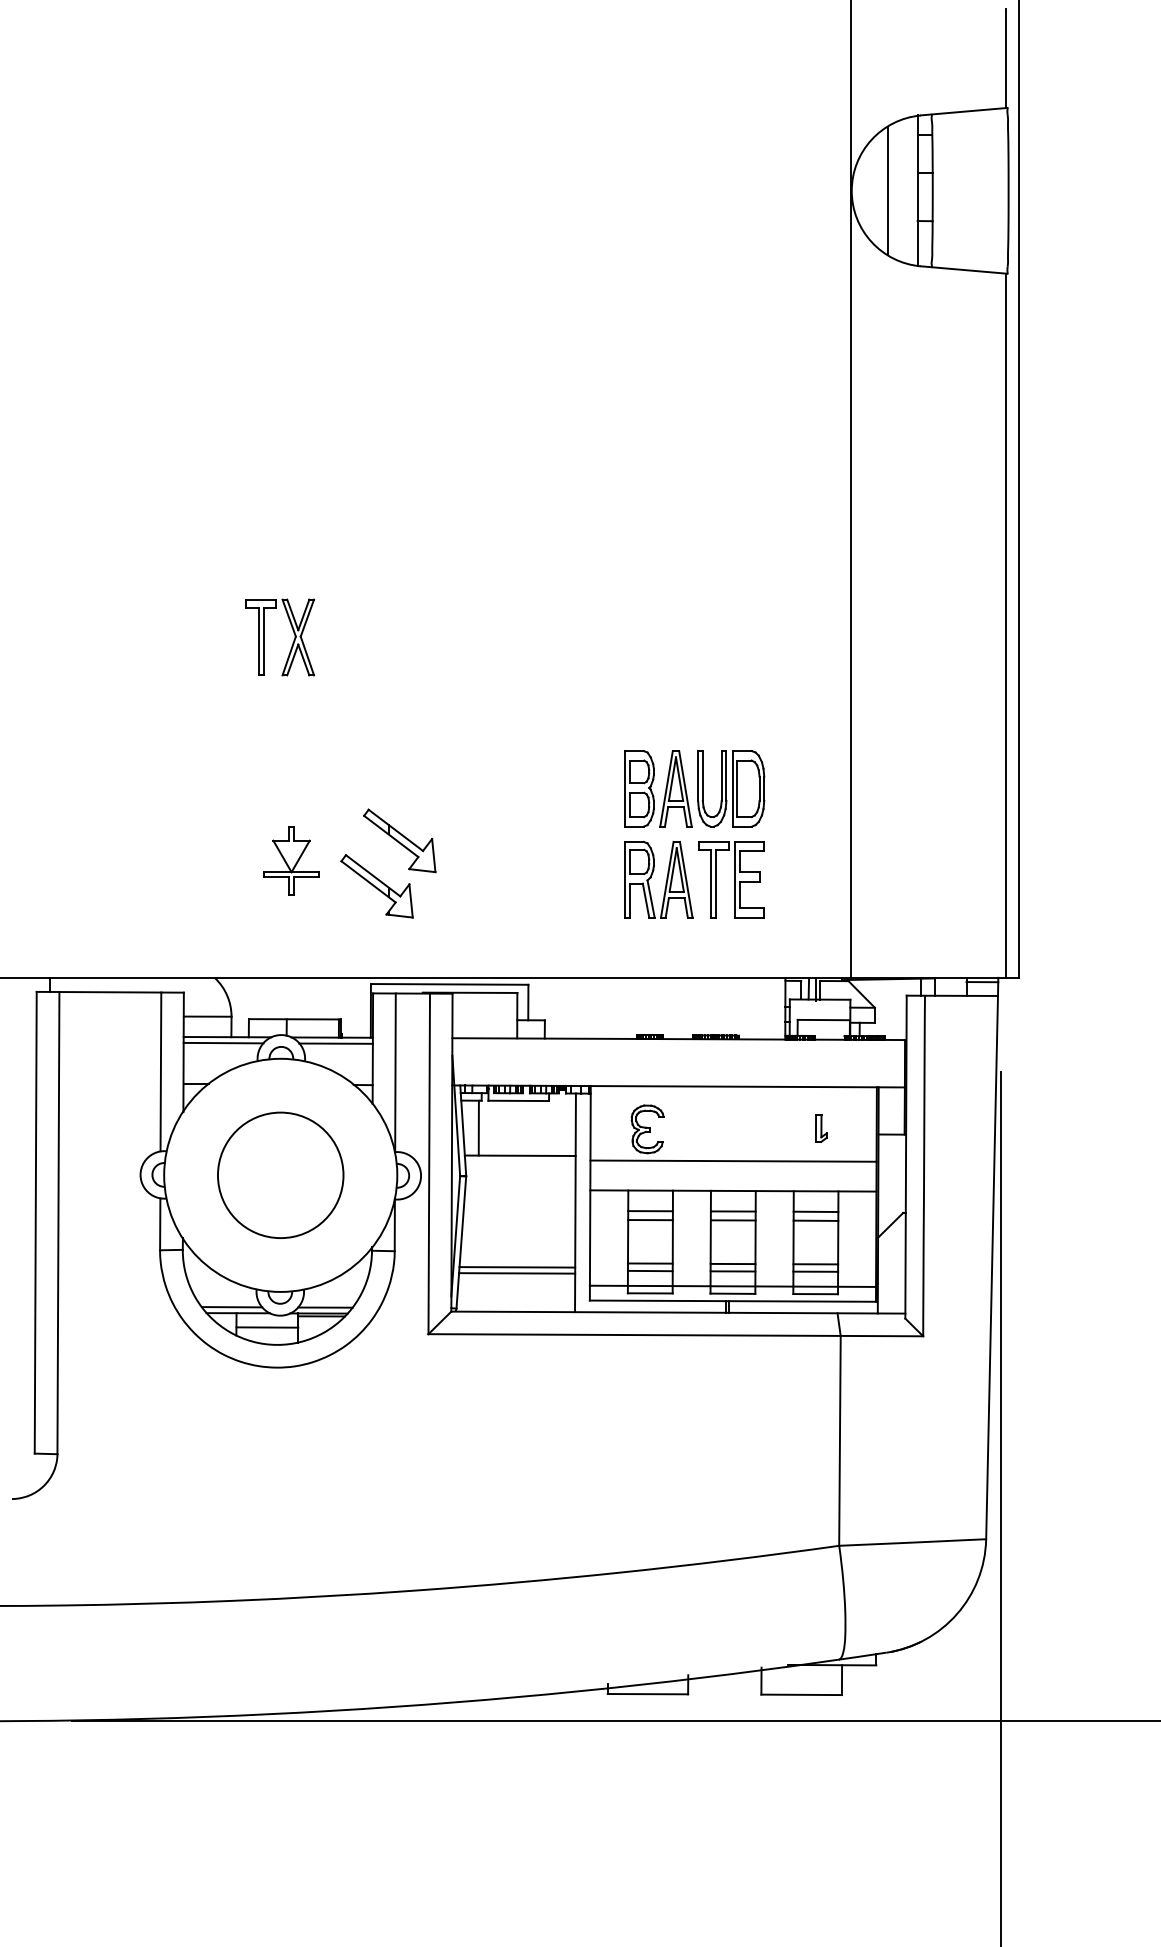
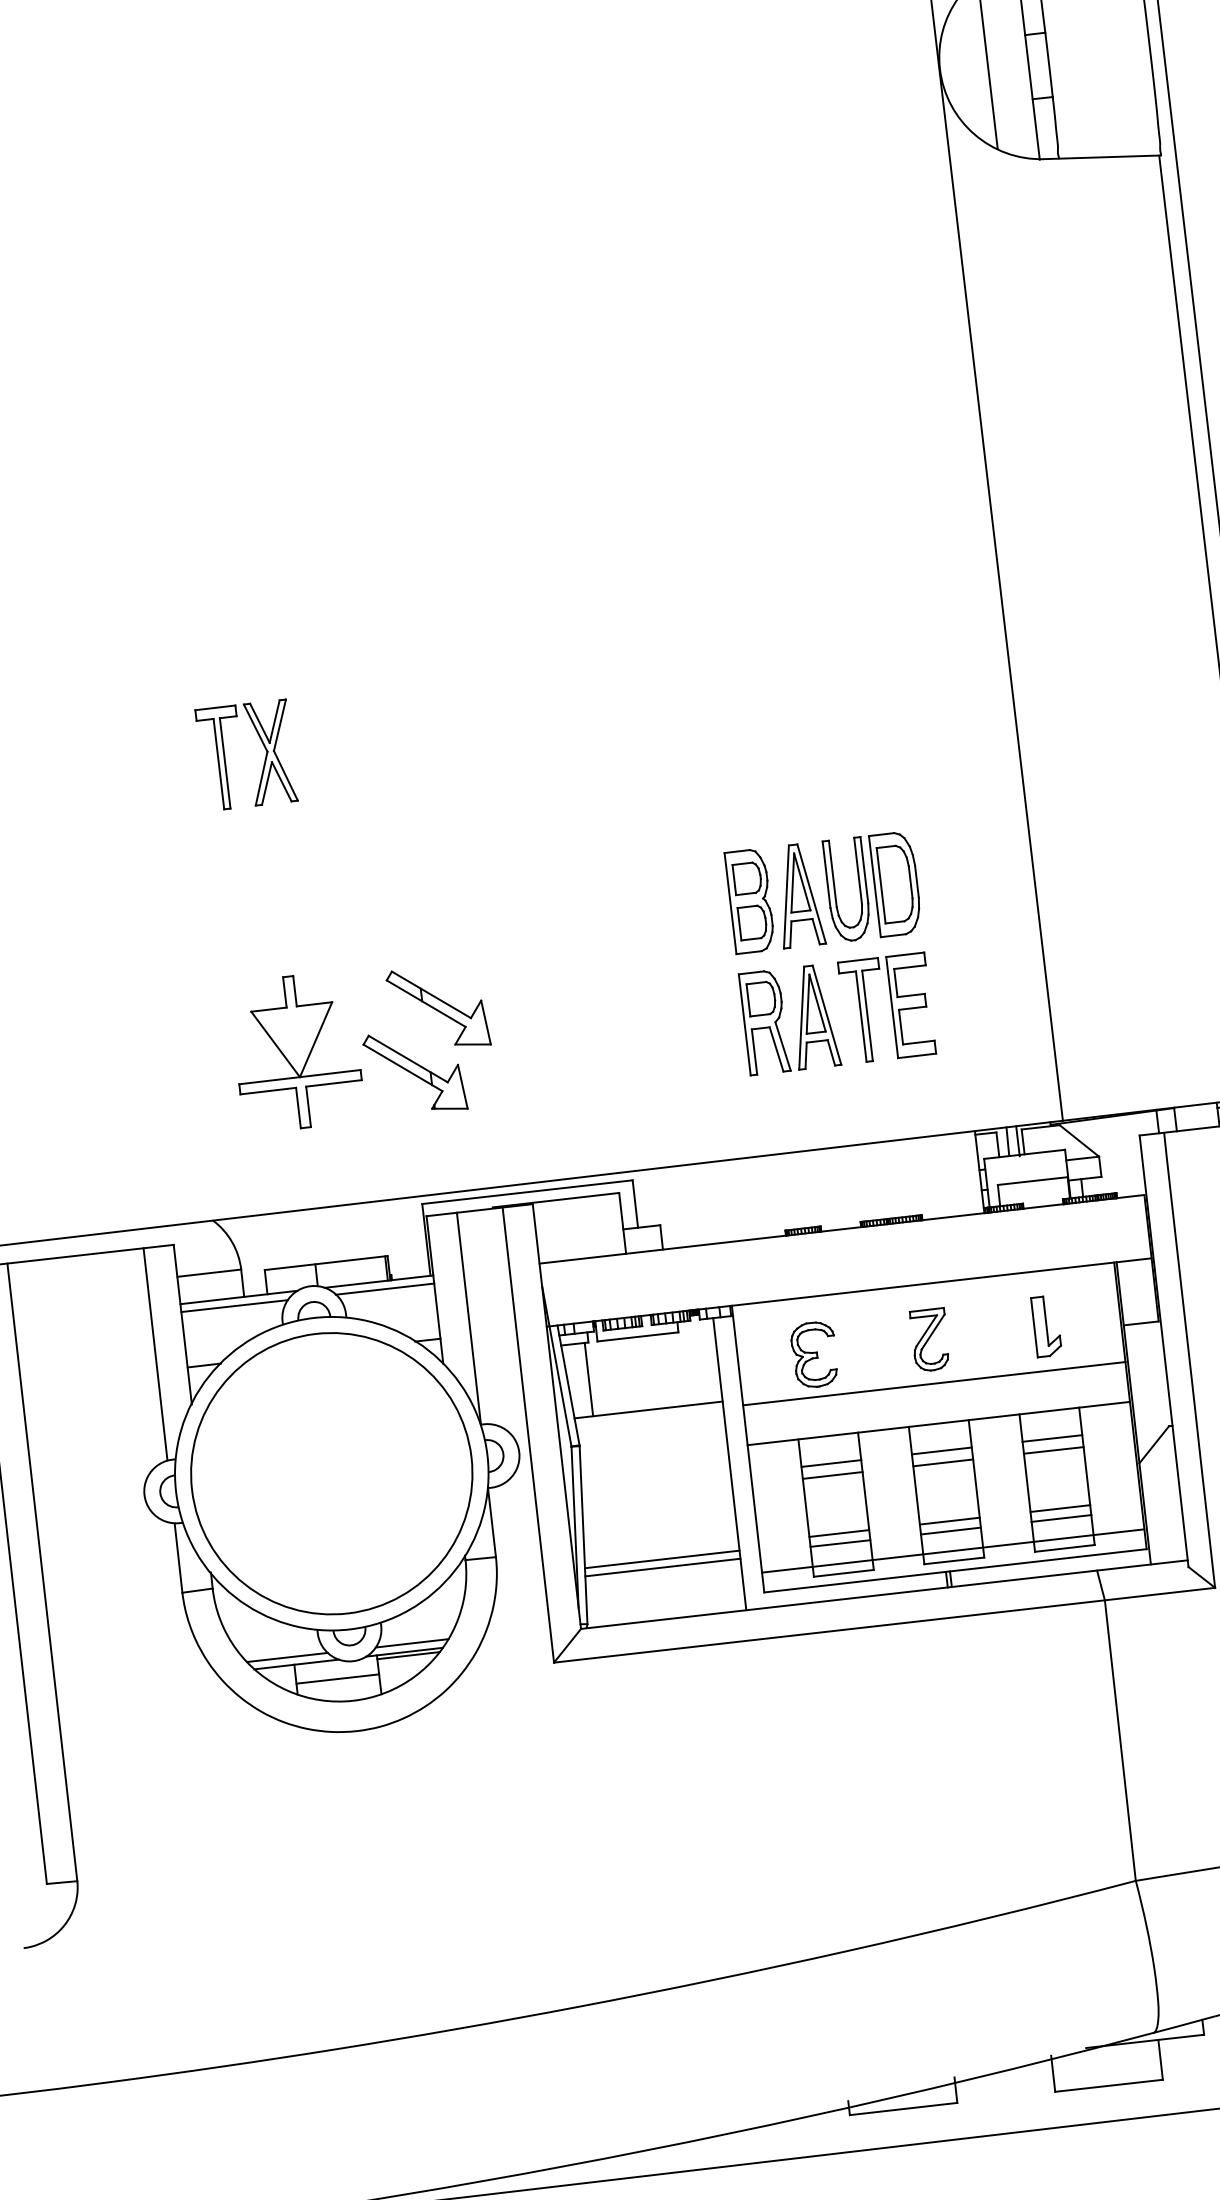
part: (291, 860) -> (296, 1051), size x1.67
part: (734, 1128) -> (930, 1339), added
part: (821, 1128) -> (1046, 1326), size x1.67
circle: (280, 1174) -> (331, 1472), size x1.67

